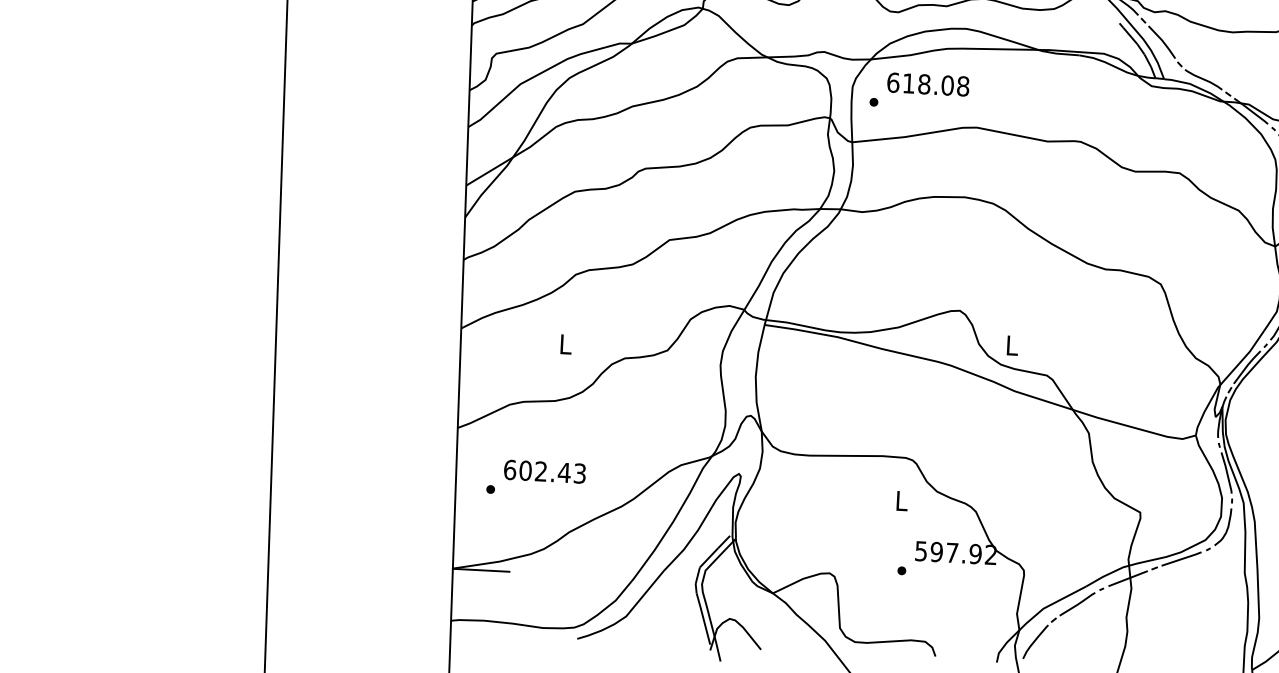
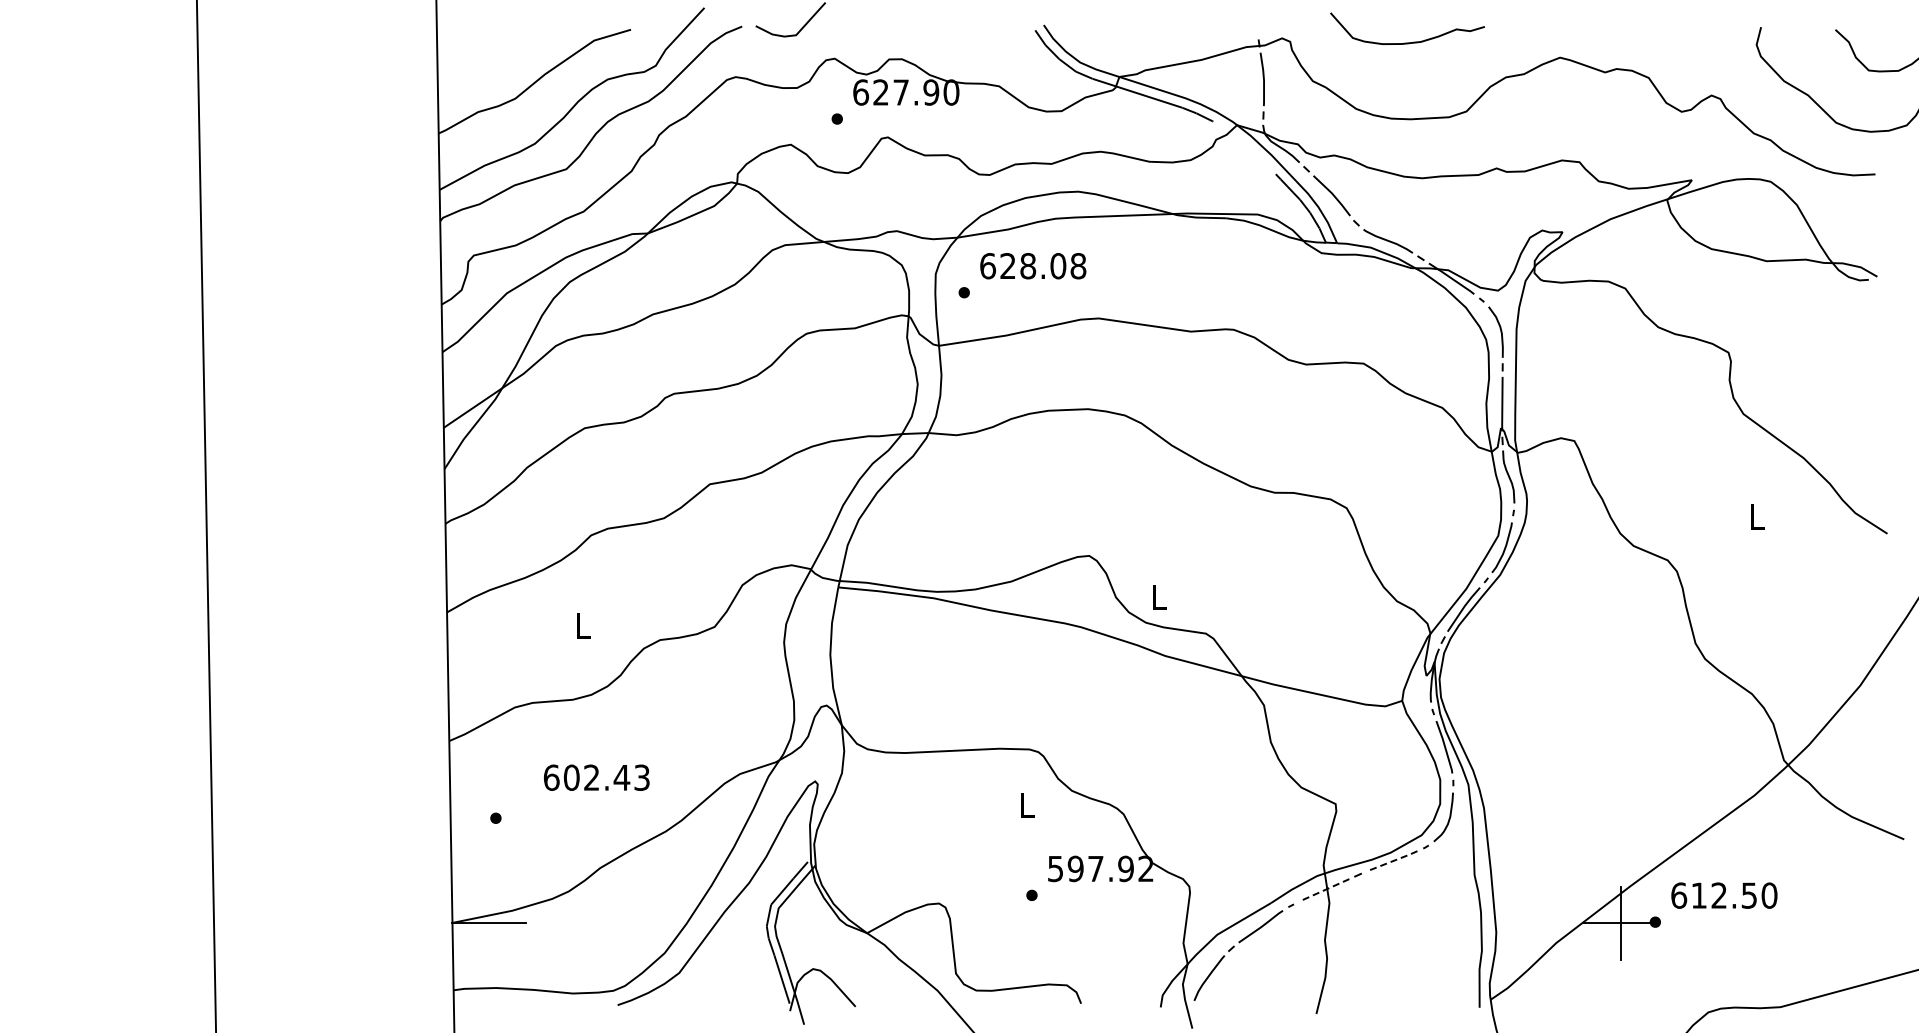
text: (908, 83) -> (1007, 265), 618.08 -> 628.08
text: (544, 471) -> (596, 777), moved
line: (1181, 559) -> (1392, 861), solid -> dashed
line: (1128, 578) -> (1324, 890), solid -> dashed

